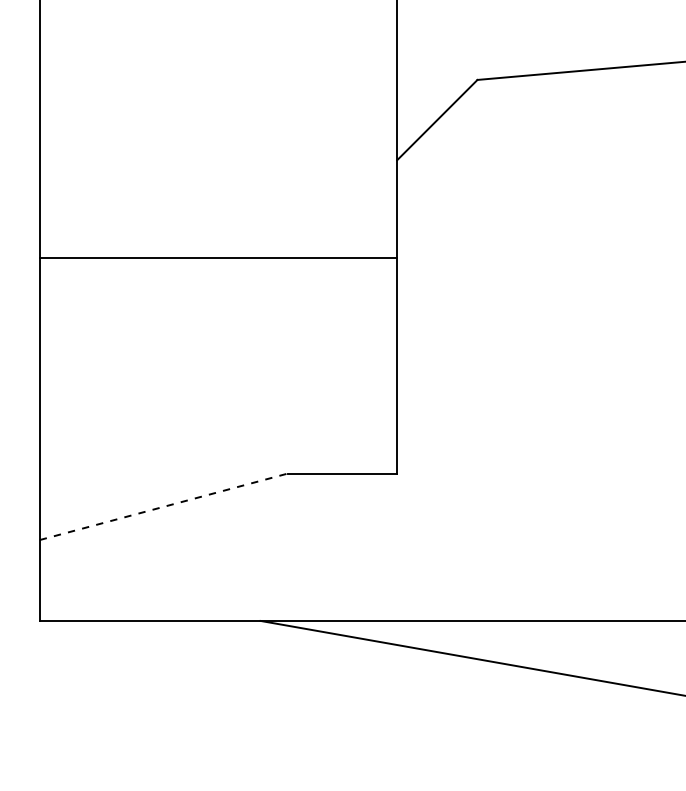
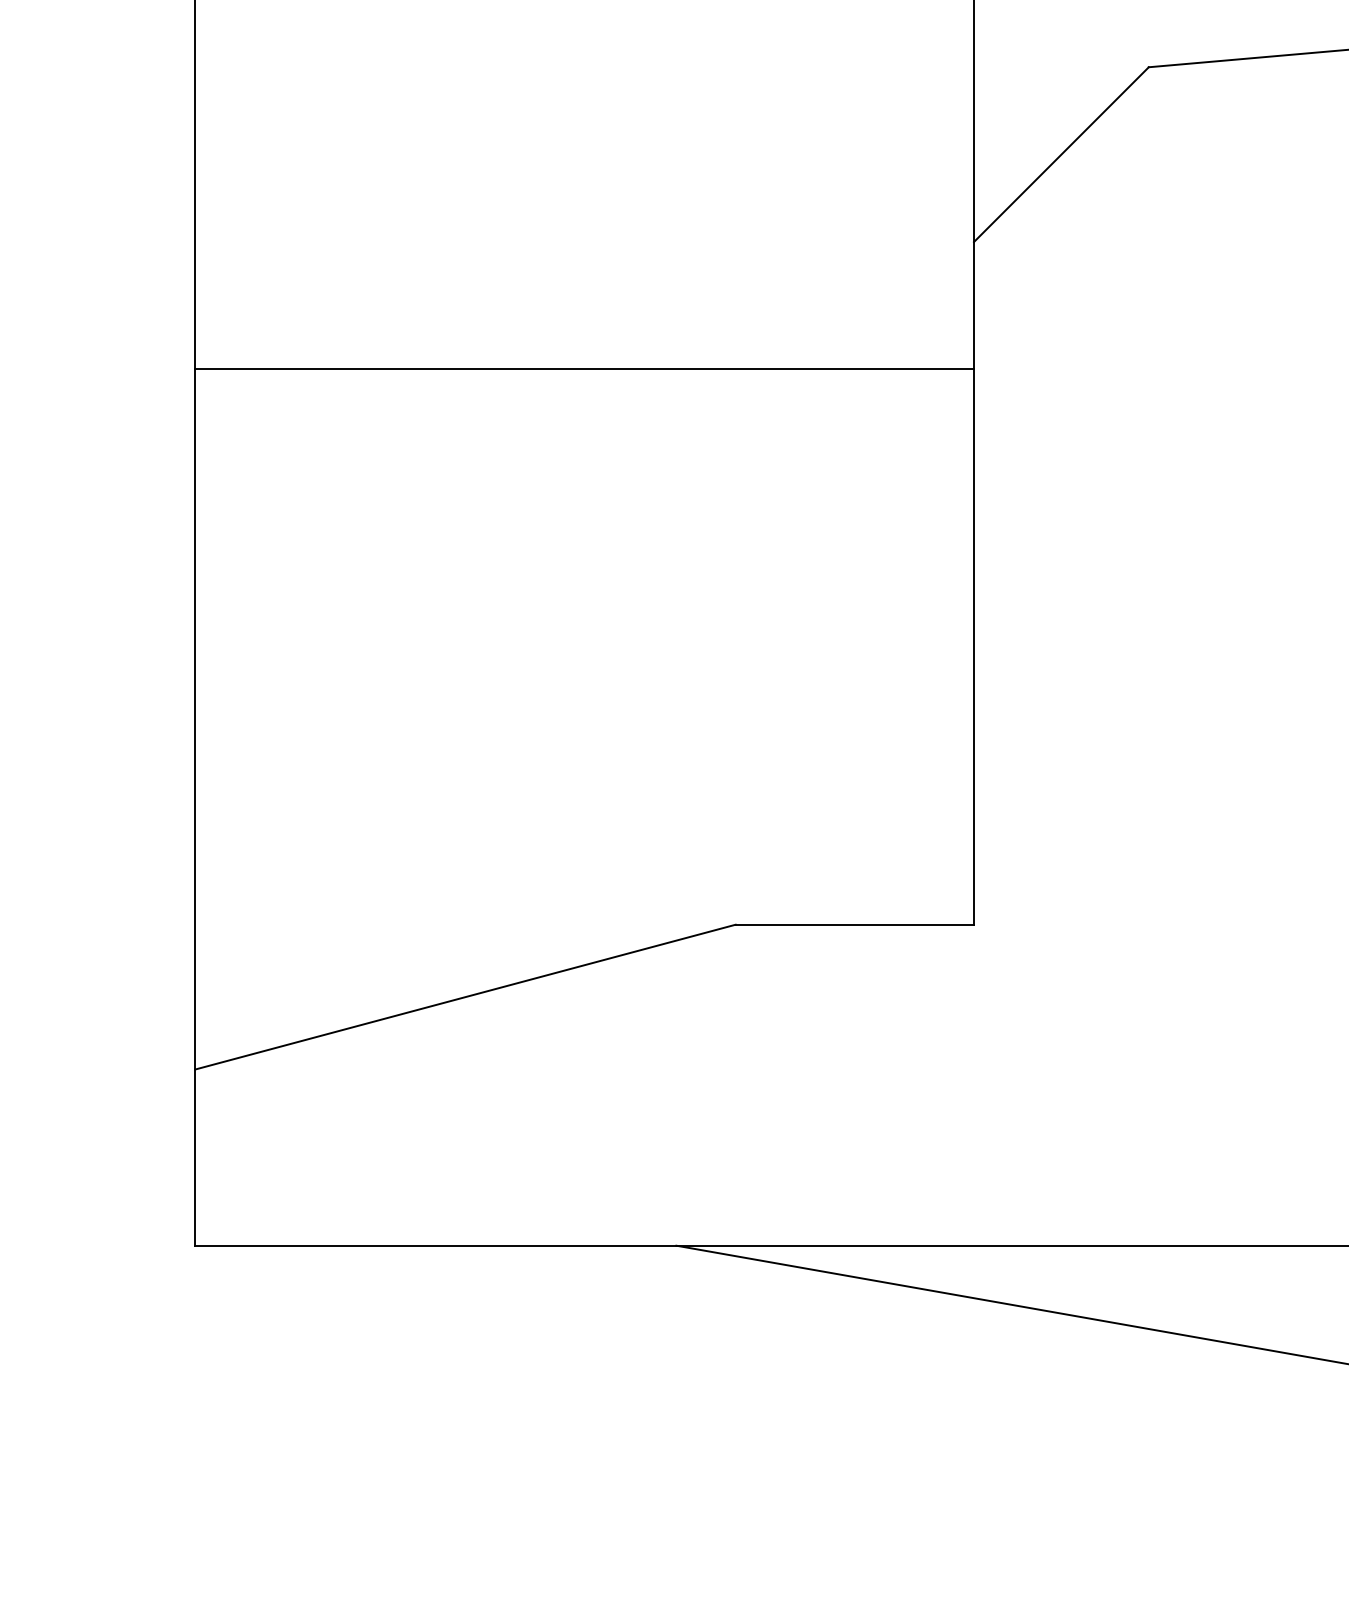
line: (218, 258) -> (584, 369), moved
line: (164, 506) -> (466, 996), dashed -> solid

